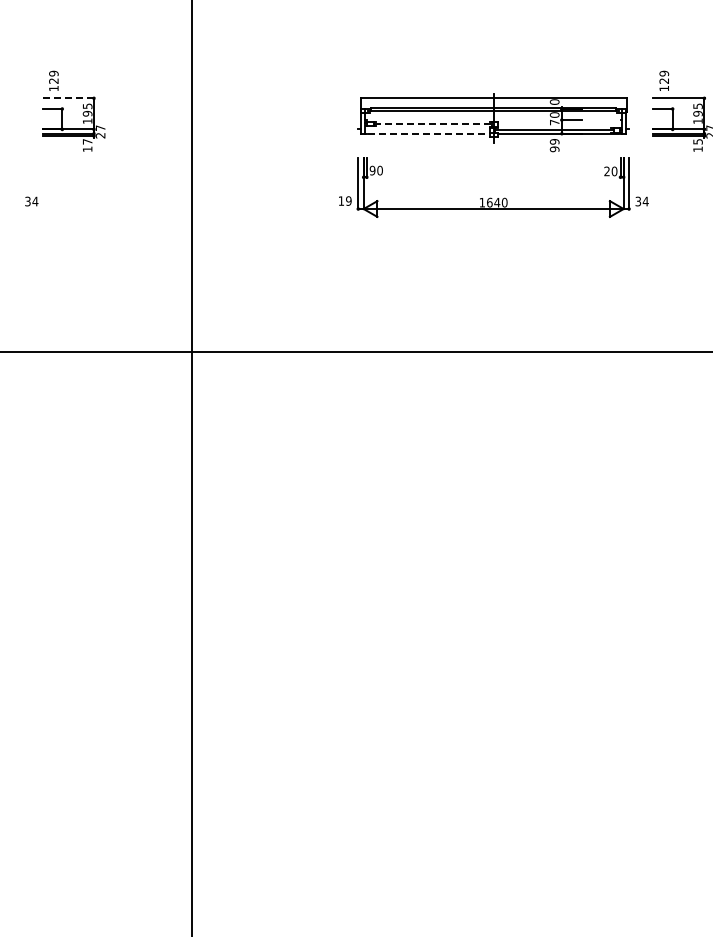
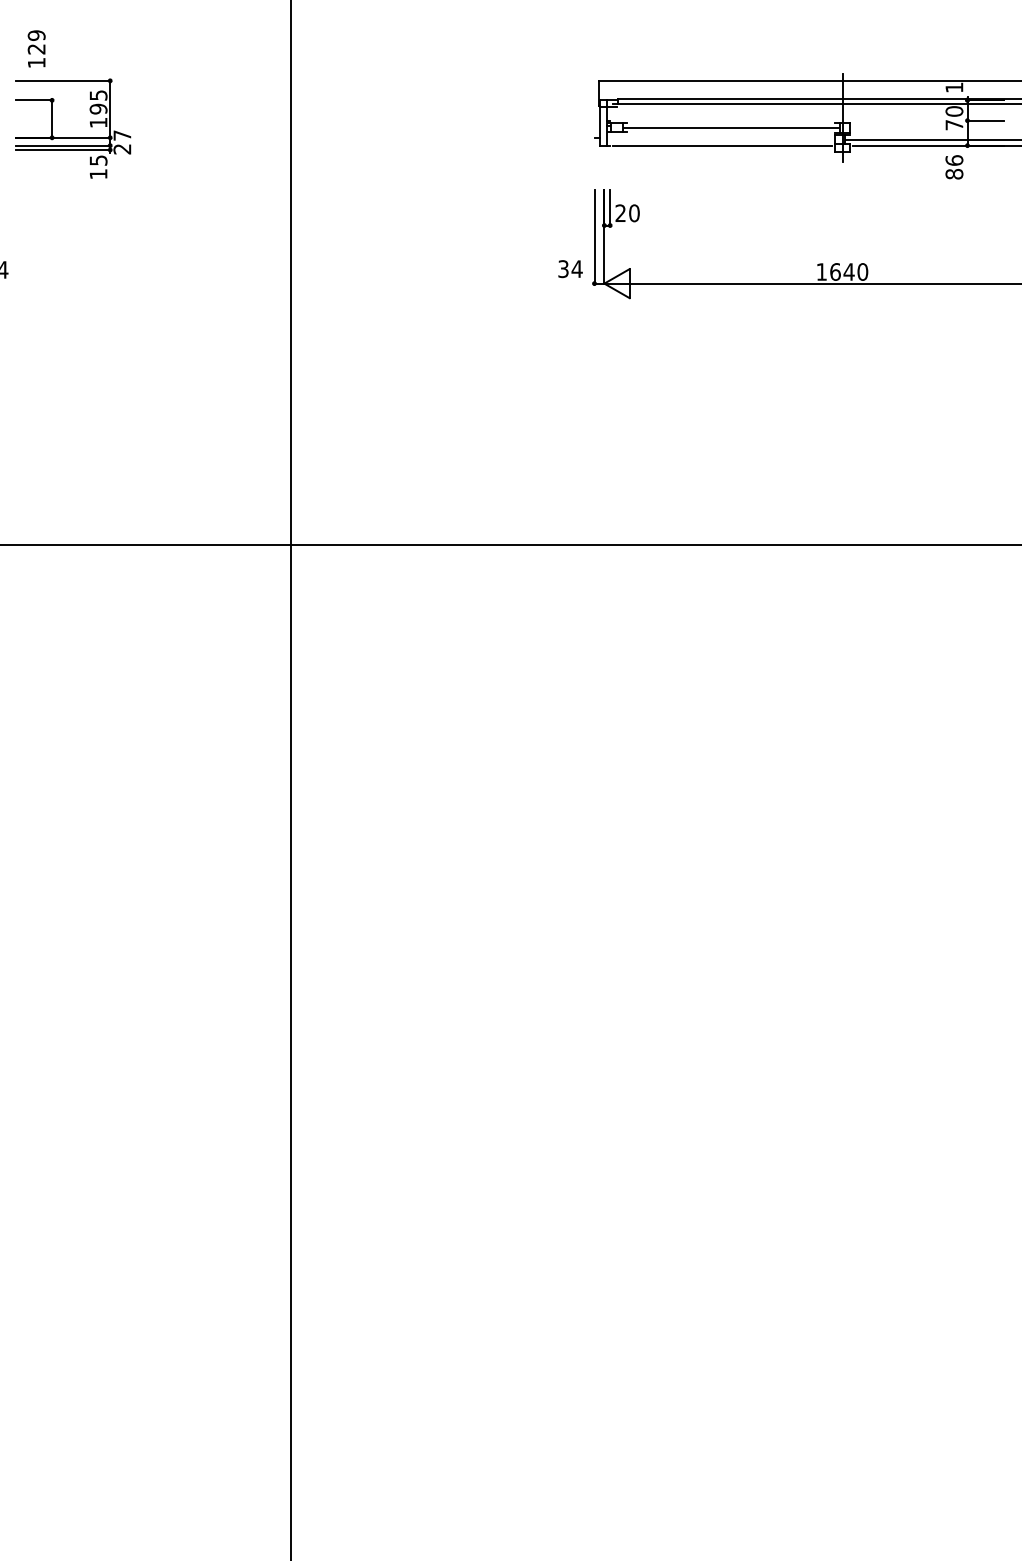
line: (68, 98) -> (63, 81), dashed -> solid
text: (554, 101) -> (954, 86), 0 -> 1
line: (432, 123) -> (730, 126), dashed -> solid
line: (428, 133) -> (723, 145), dashed -> solid
text: (87, 141) -> (98, 159), 17 -> 15
text: (554, 145) -> (954, 167), 99 -> 86
text: (372, 170) -> (620, 213), 90 -> 20
text: (344, 200) -> (569, 268), 19 -> 34

